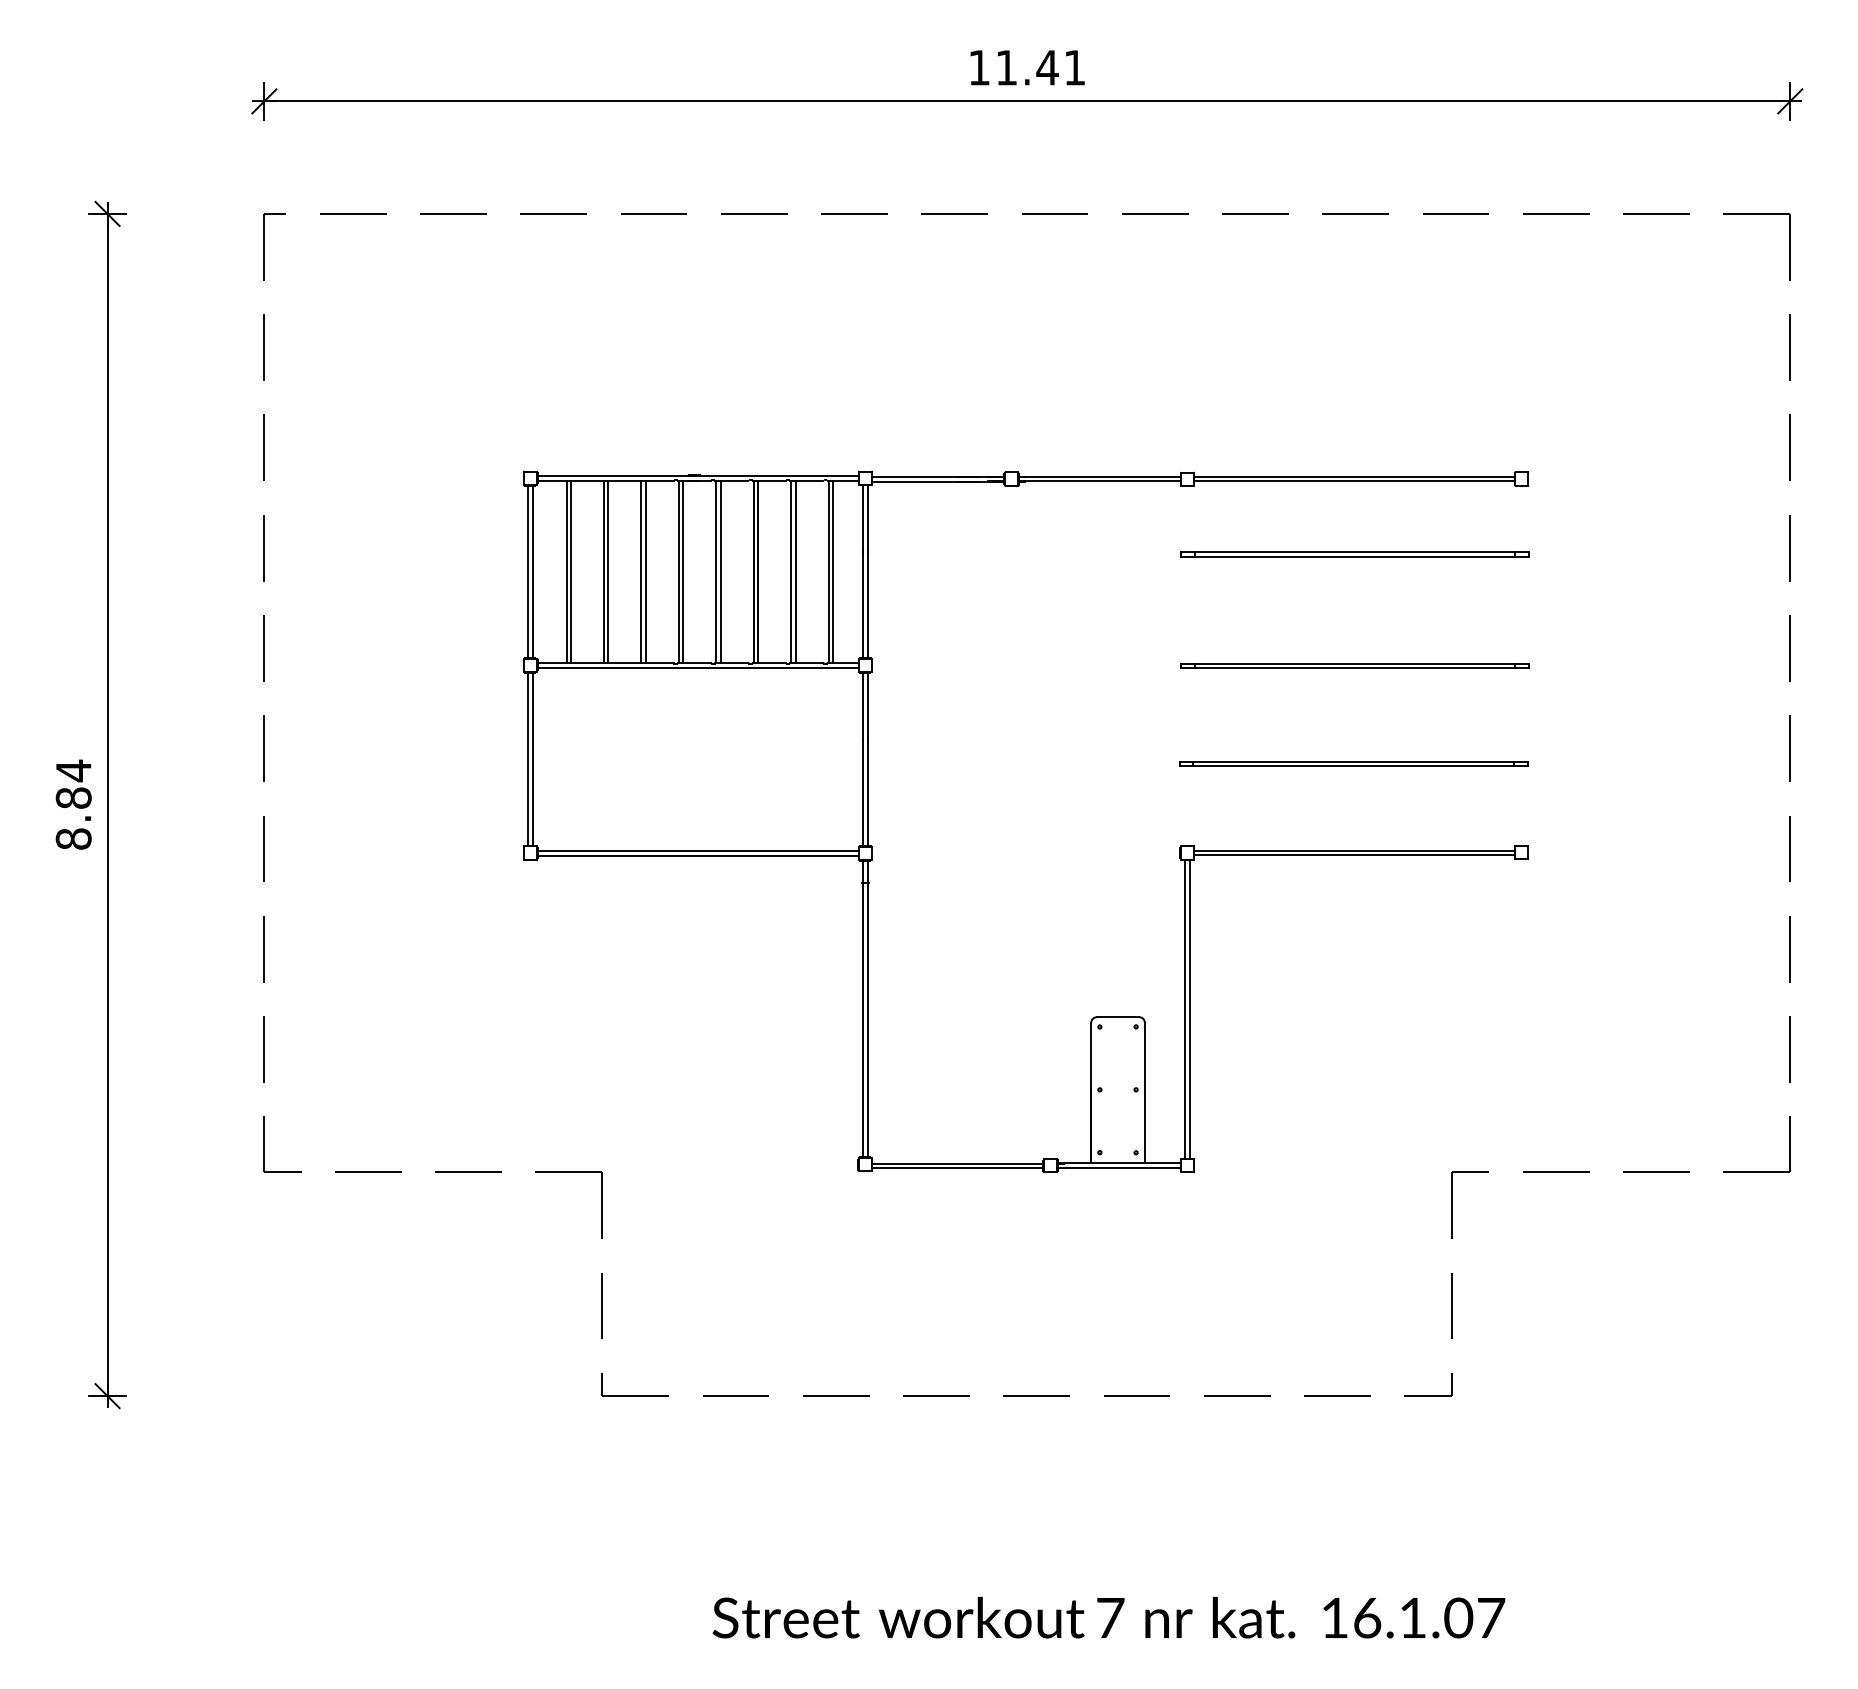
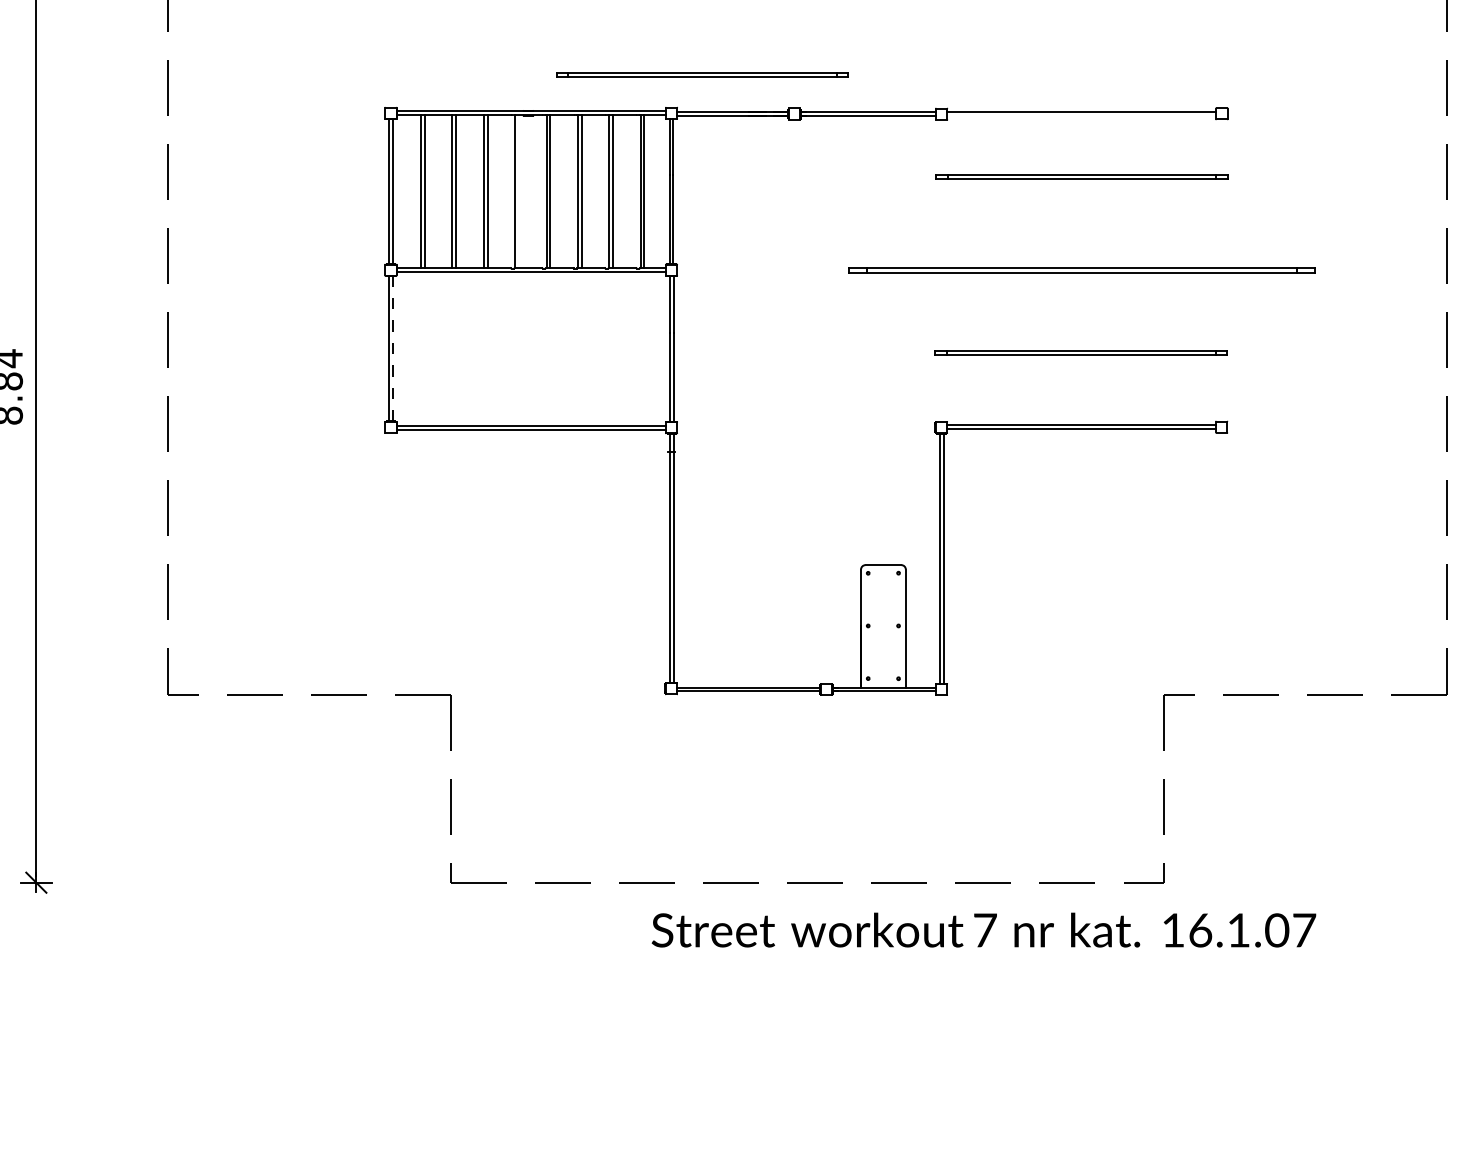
part: (901, 432) -> (701, 74), added
line: (1354, 481) -> (1081, 116), removed
line: (683, 571) -> (519, 191), removed
part: (1354, 665) -> (1081, 270), size x1.6
line: (532, 759) -> (392, 349), solid -> dashed
text: (1108, 1617) -> (983, 929), moved

